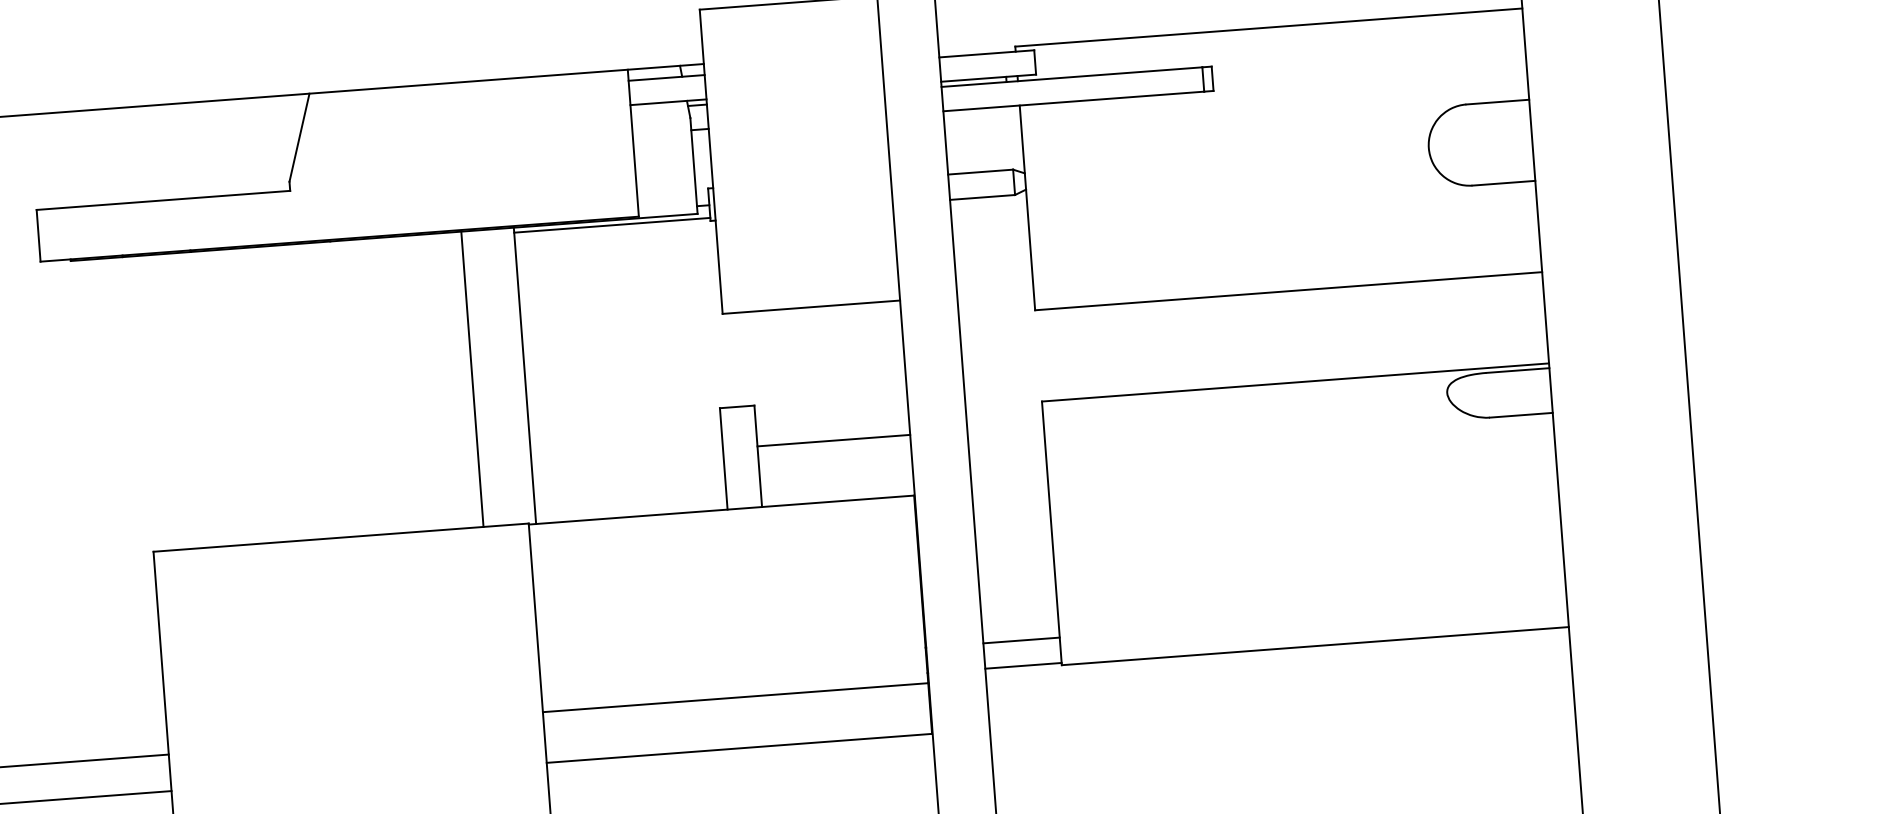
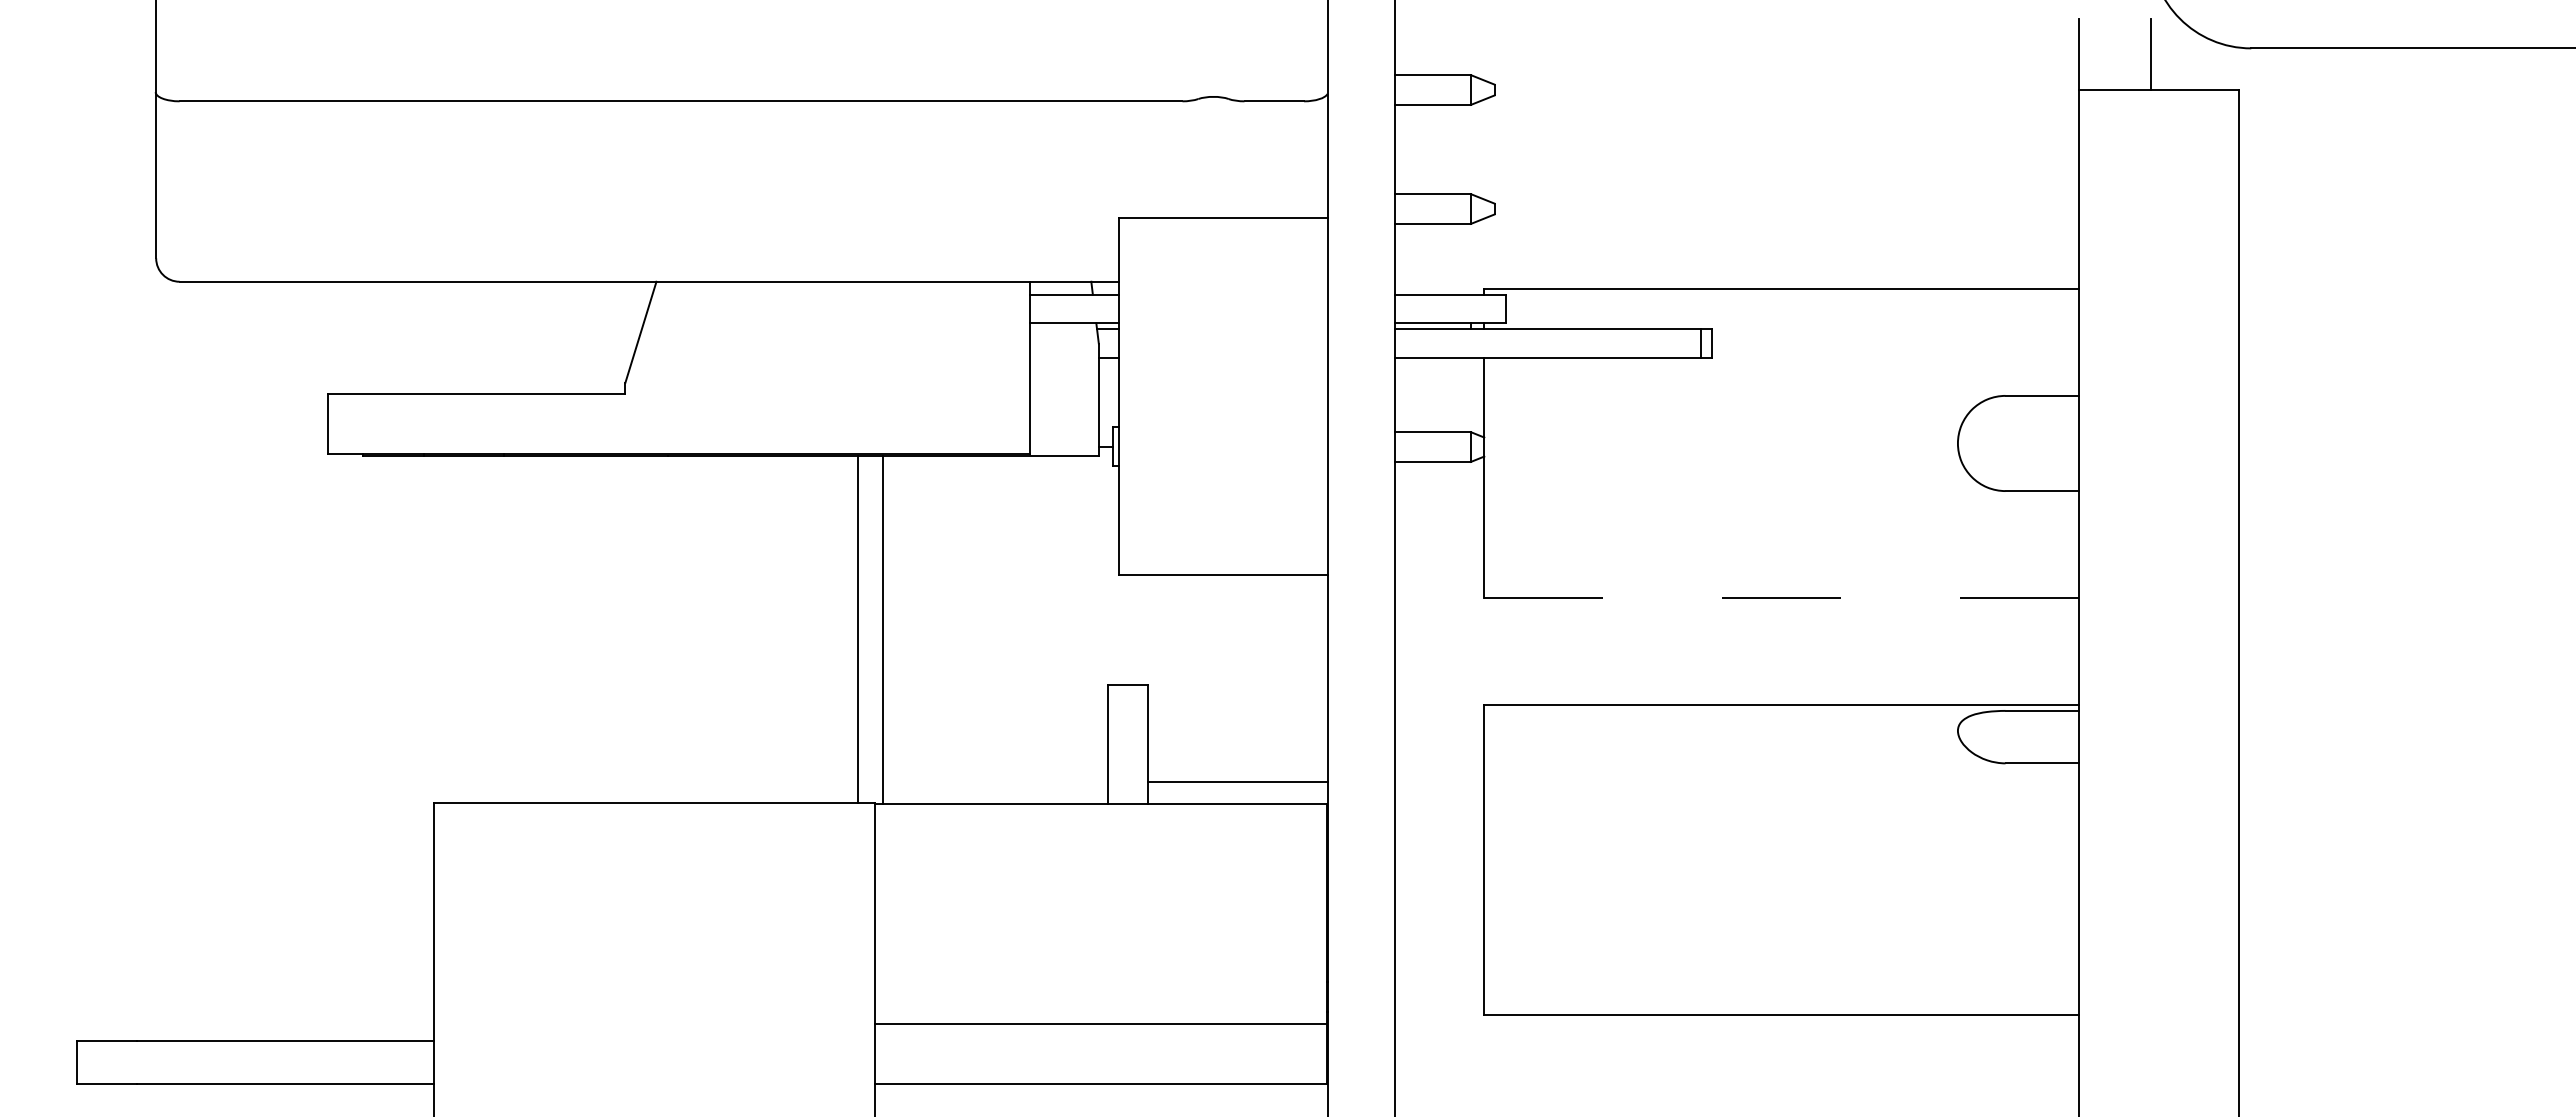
line: (612, 224) -> (998, 461), removed
line: (1288, 291) -> (1781, 598), solid -> dashed
line: (472, 379) -> (857, 629), moved
line: (833, 440) -> (1237, 781), moved
line: (1021, 640) -> (1439, 982), removed
line: (1023, 666) -> (1439, 1012), removed

